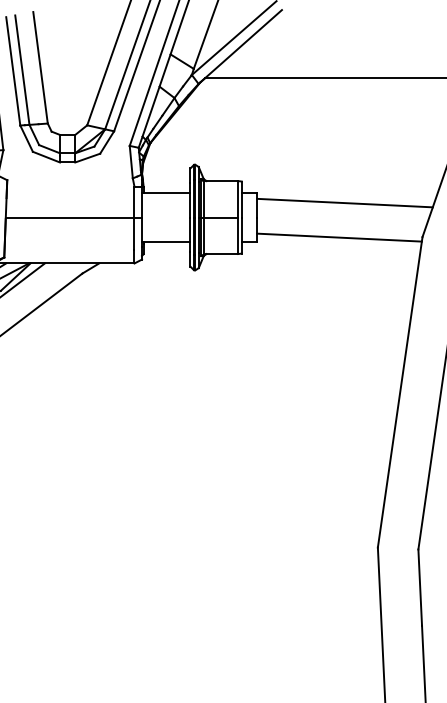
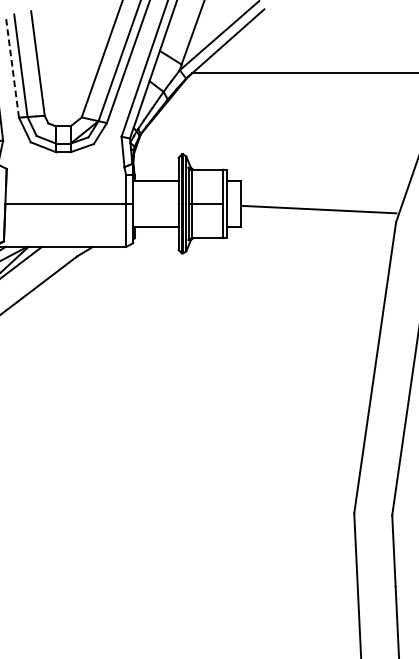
line: (13, 71) -> (12, 66), solid -> dashed
line: (344, 202) -> (322, 189), removed
line: (339, 237) -> (319, 209), moved

